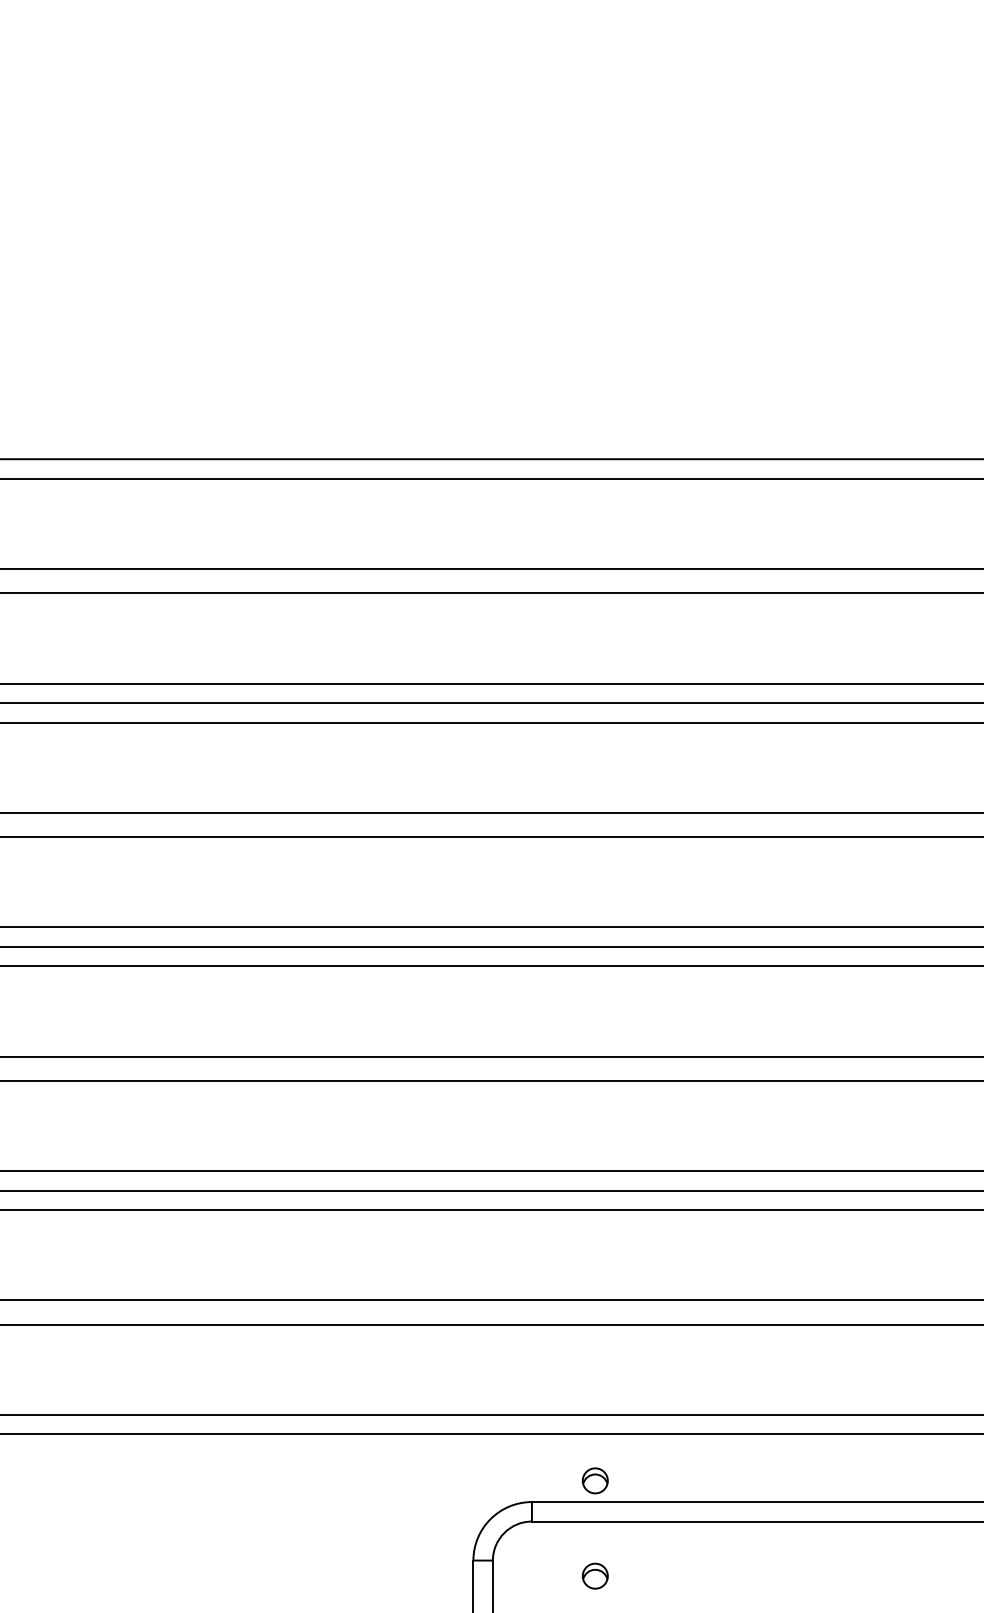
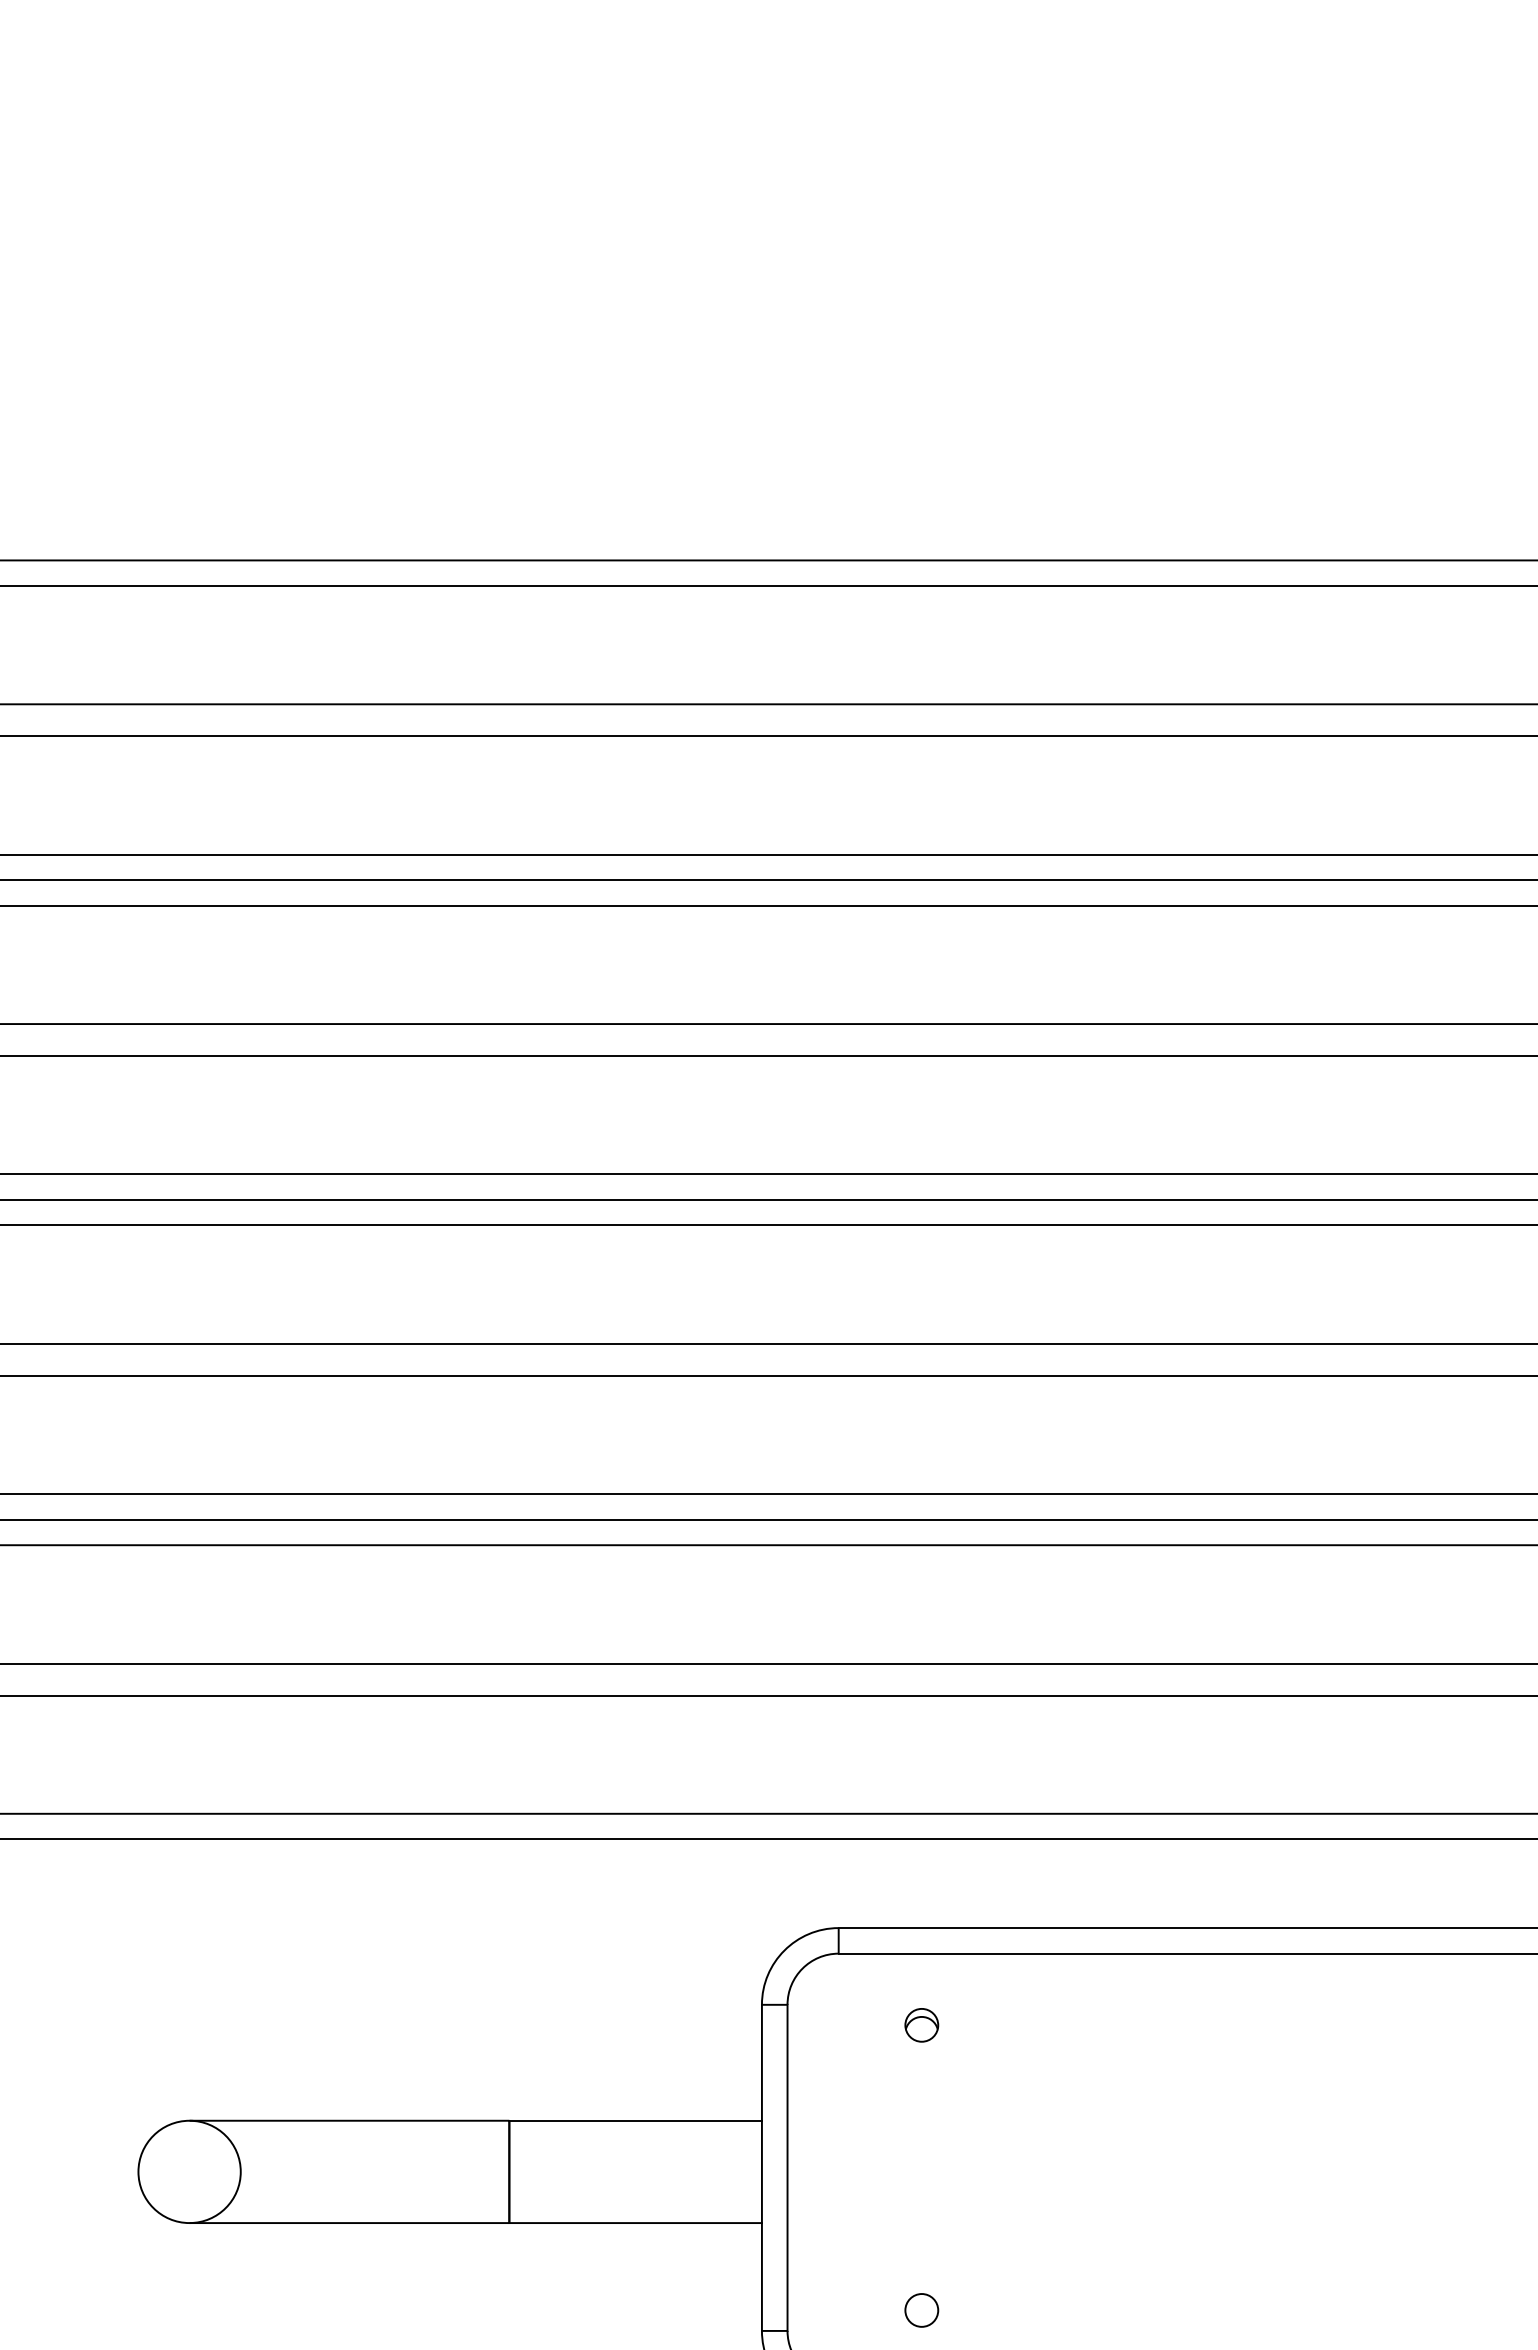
part: (595, 1481) -> (921, 1900), removed

